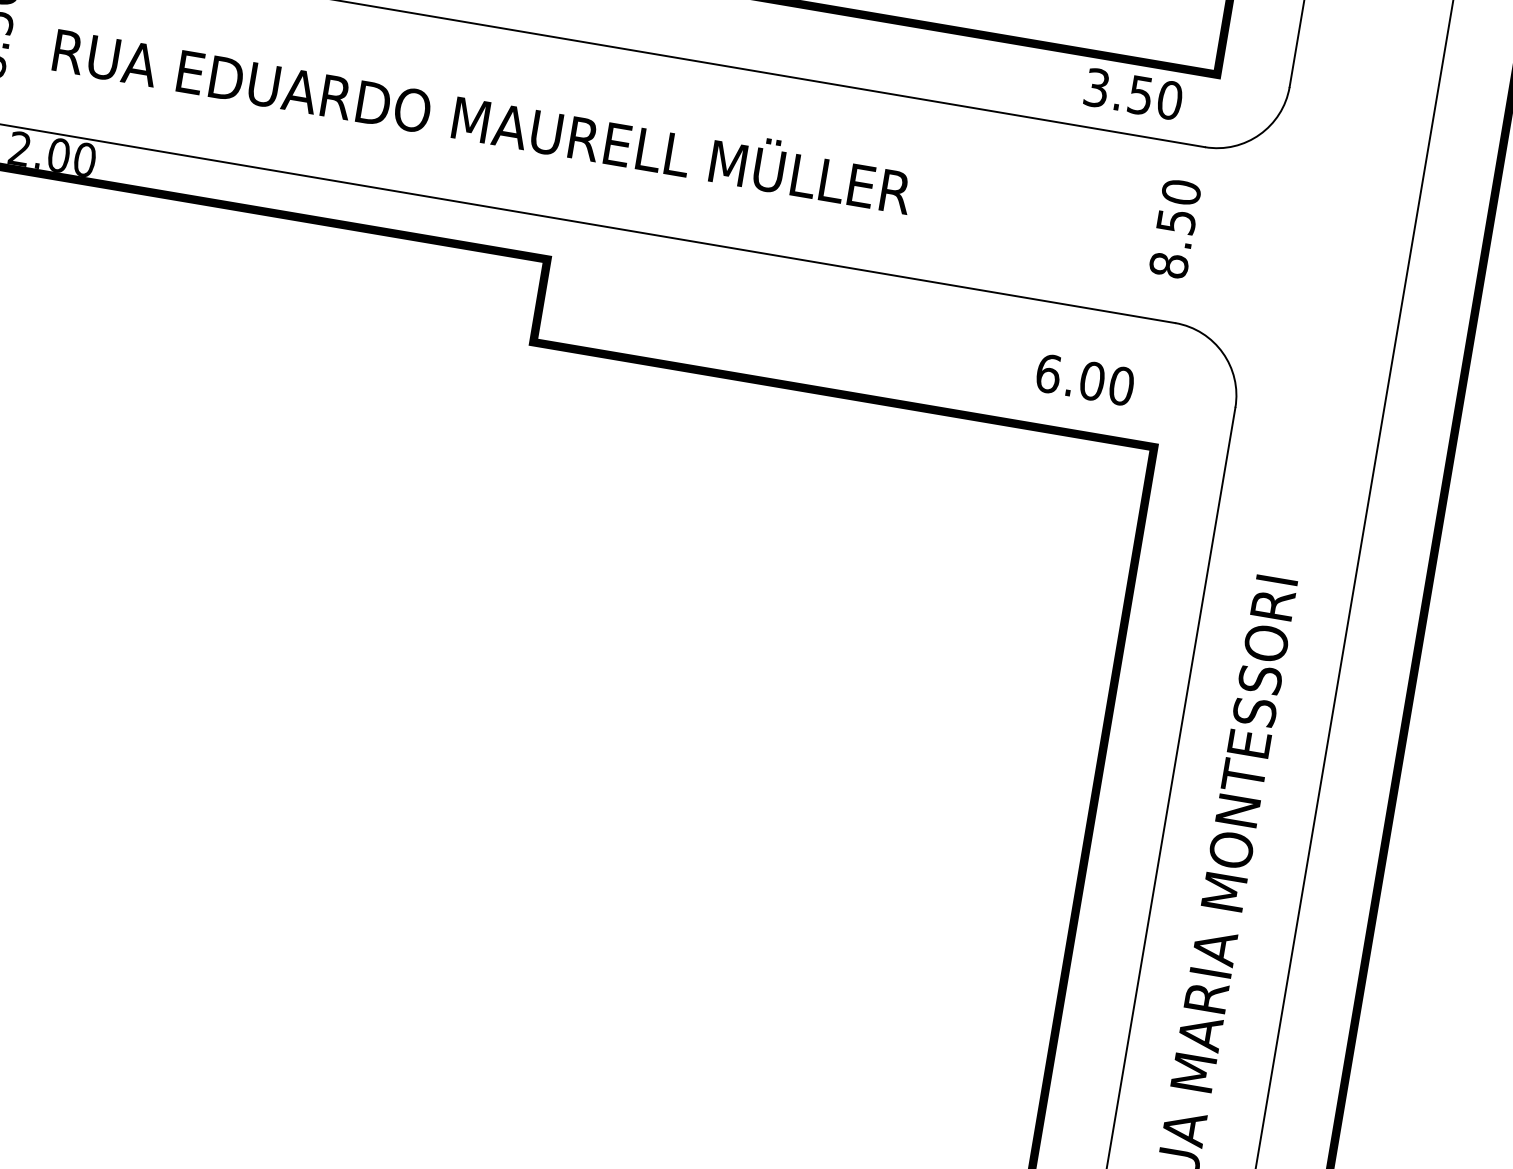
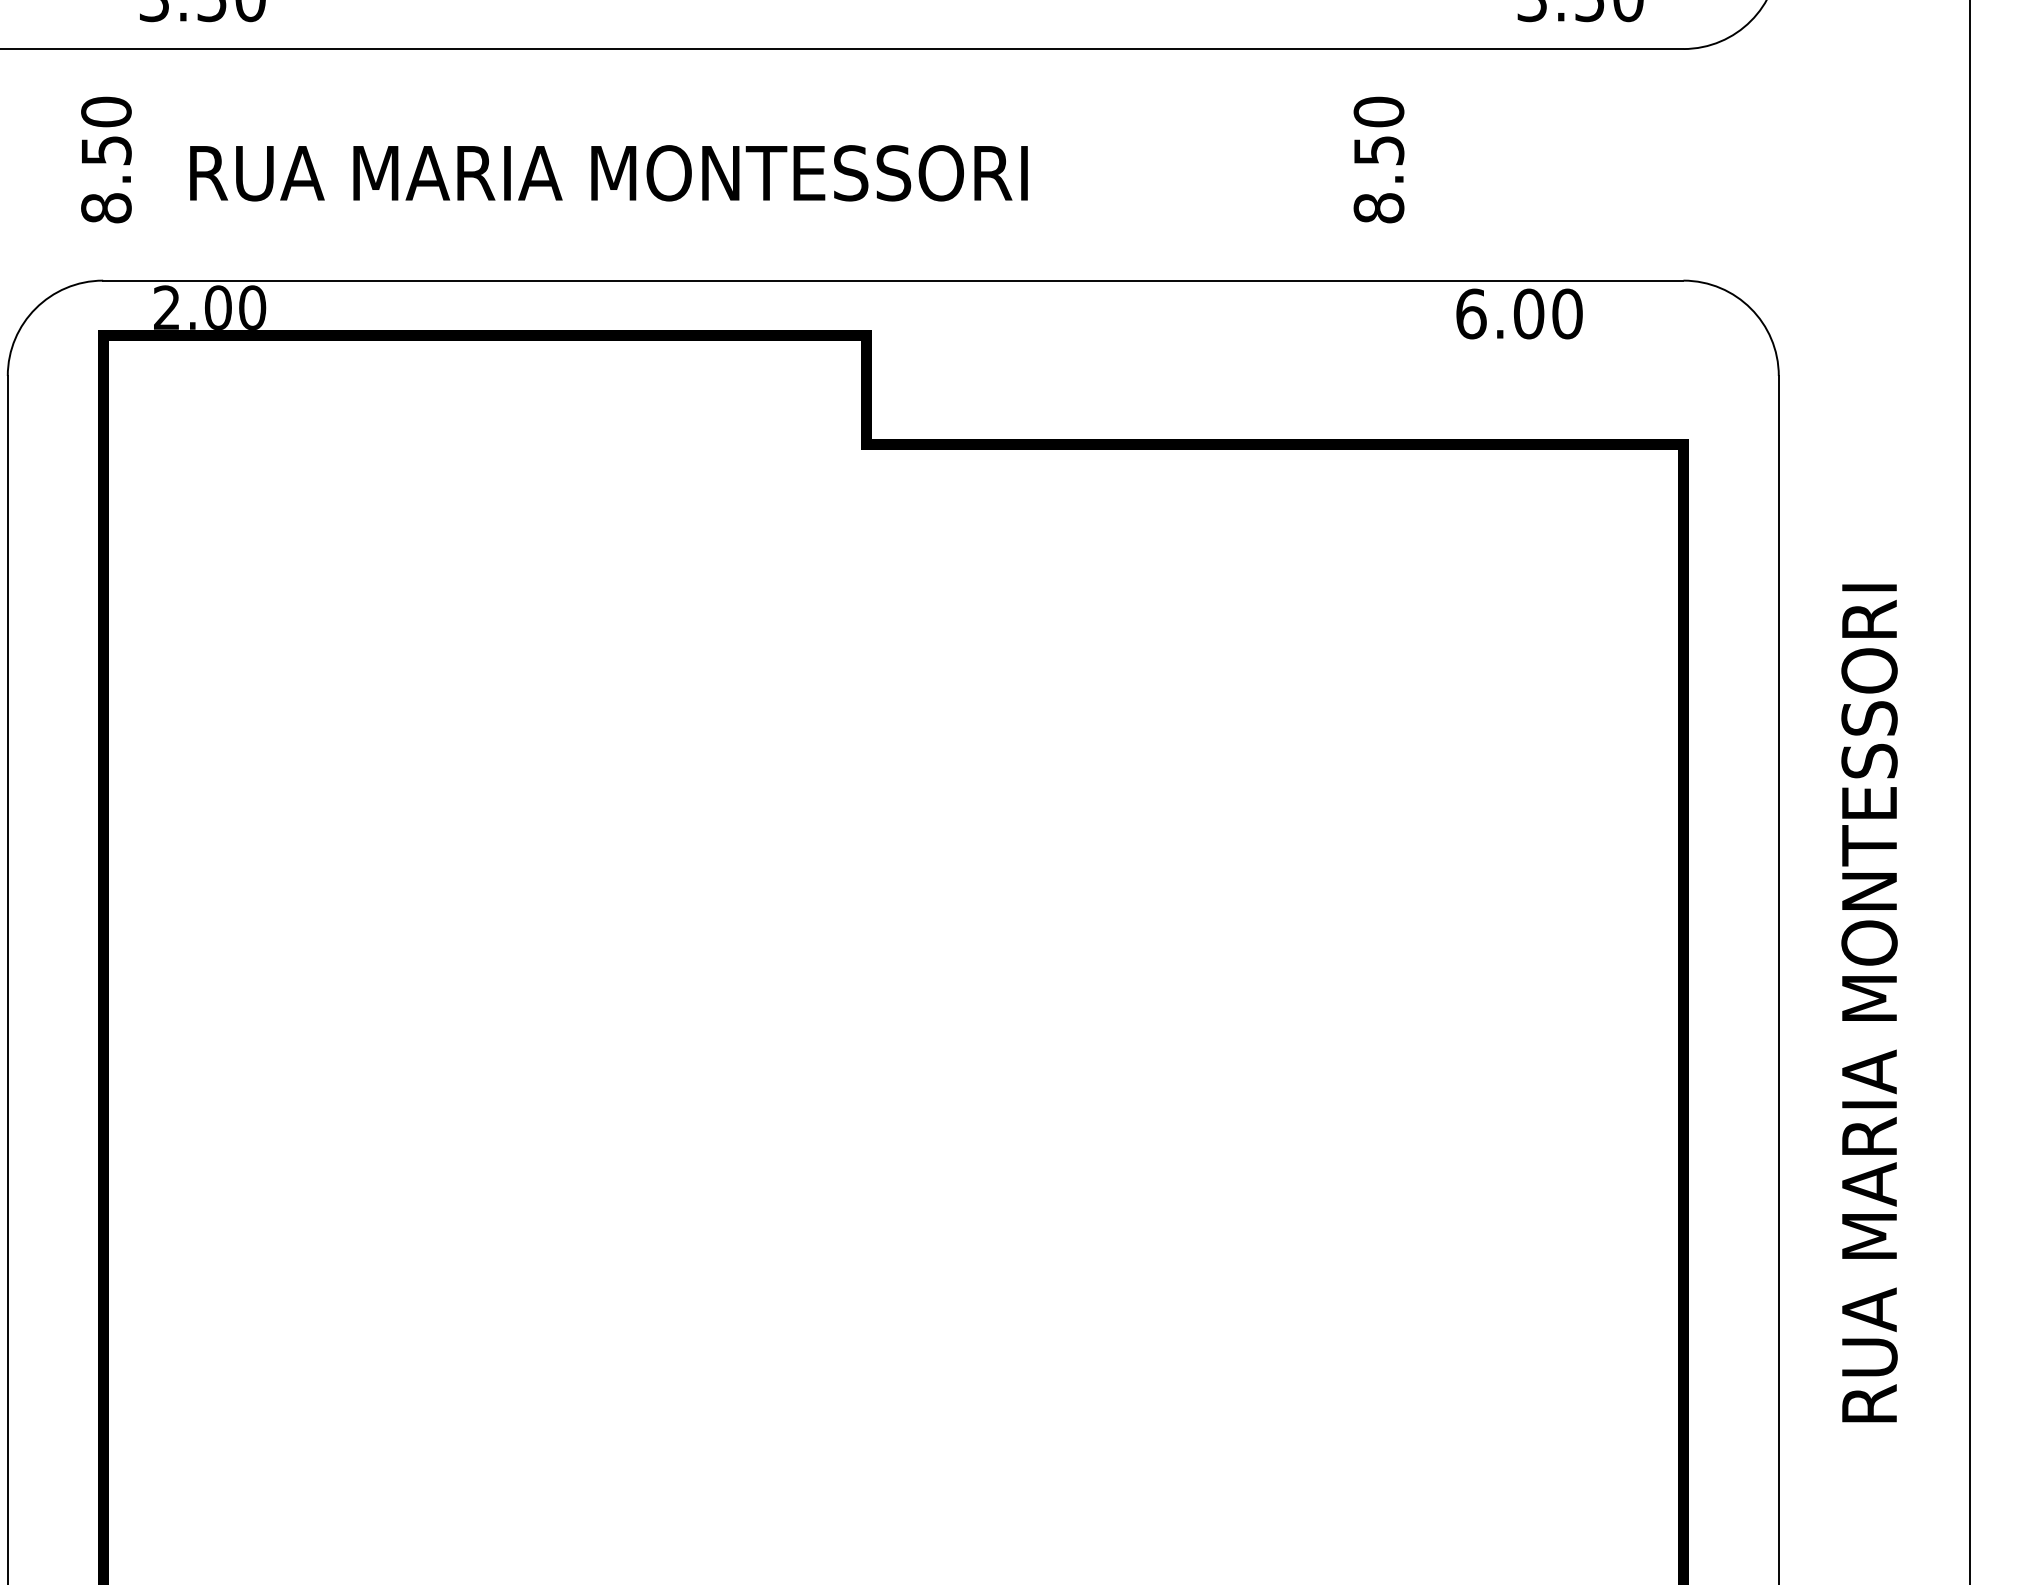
text: (547, 127) -> (837, 166), RUA EDUARDO MAURELL MÜLLER -> RUA MARIA MONTESSORI
text: (1174, 228) -> (1378, 159), moved
text: (1085, 379) -> (1519, 313), moved

